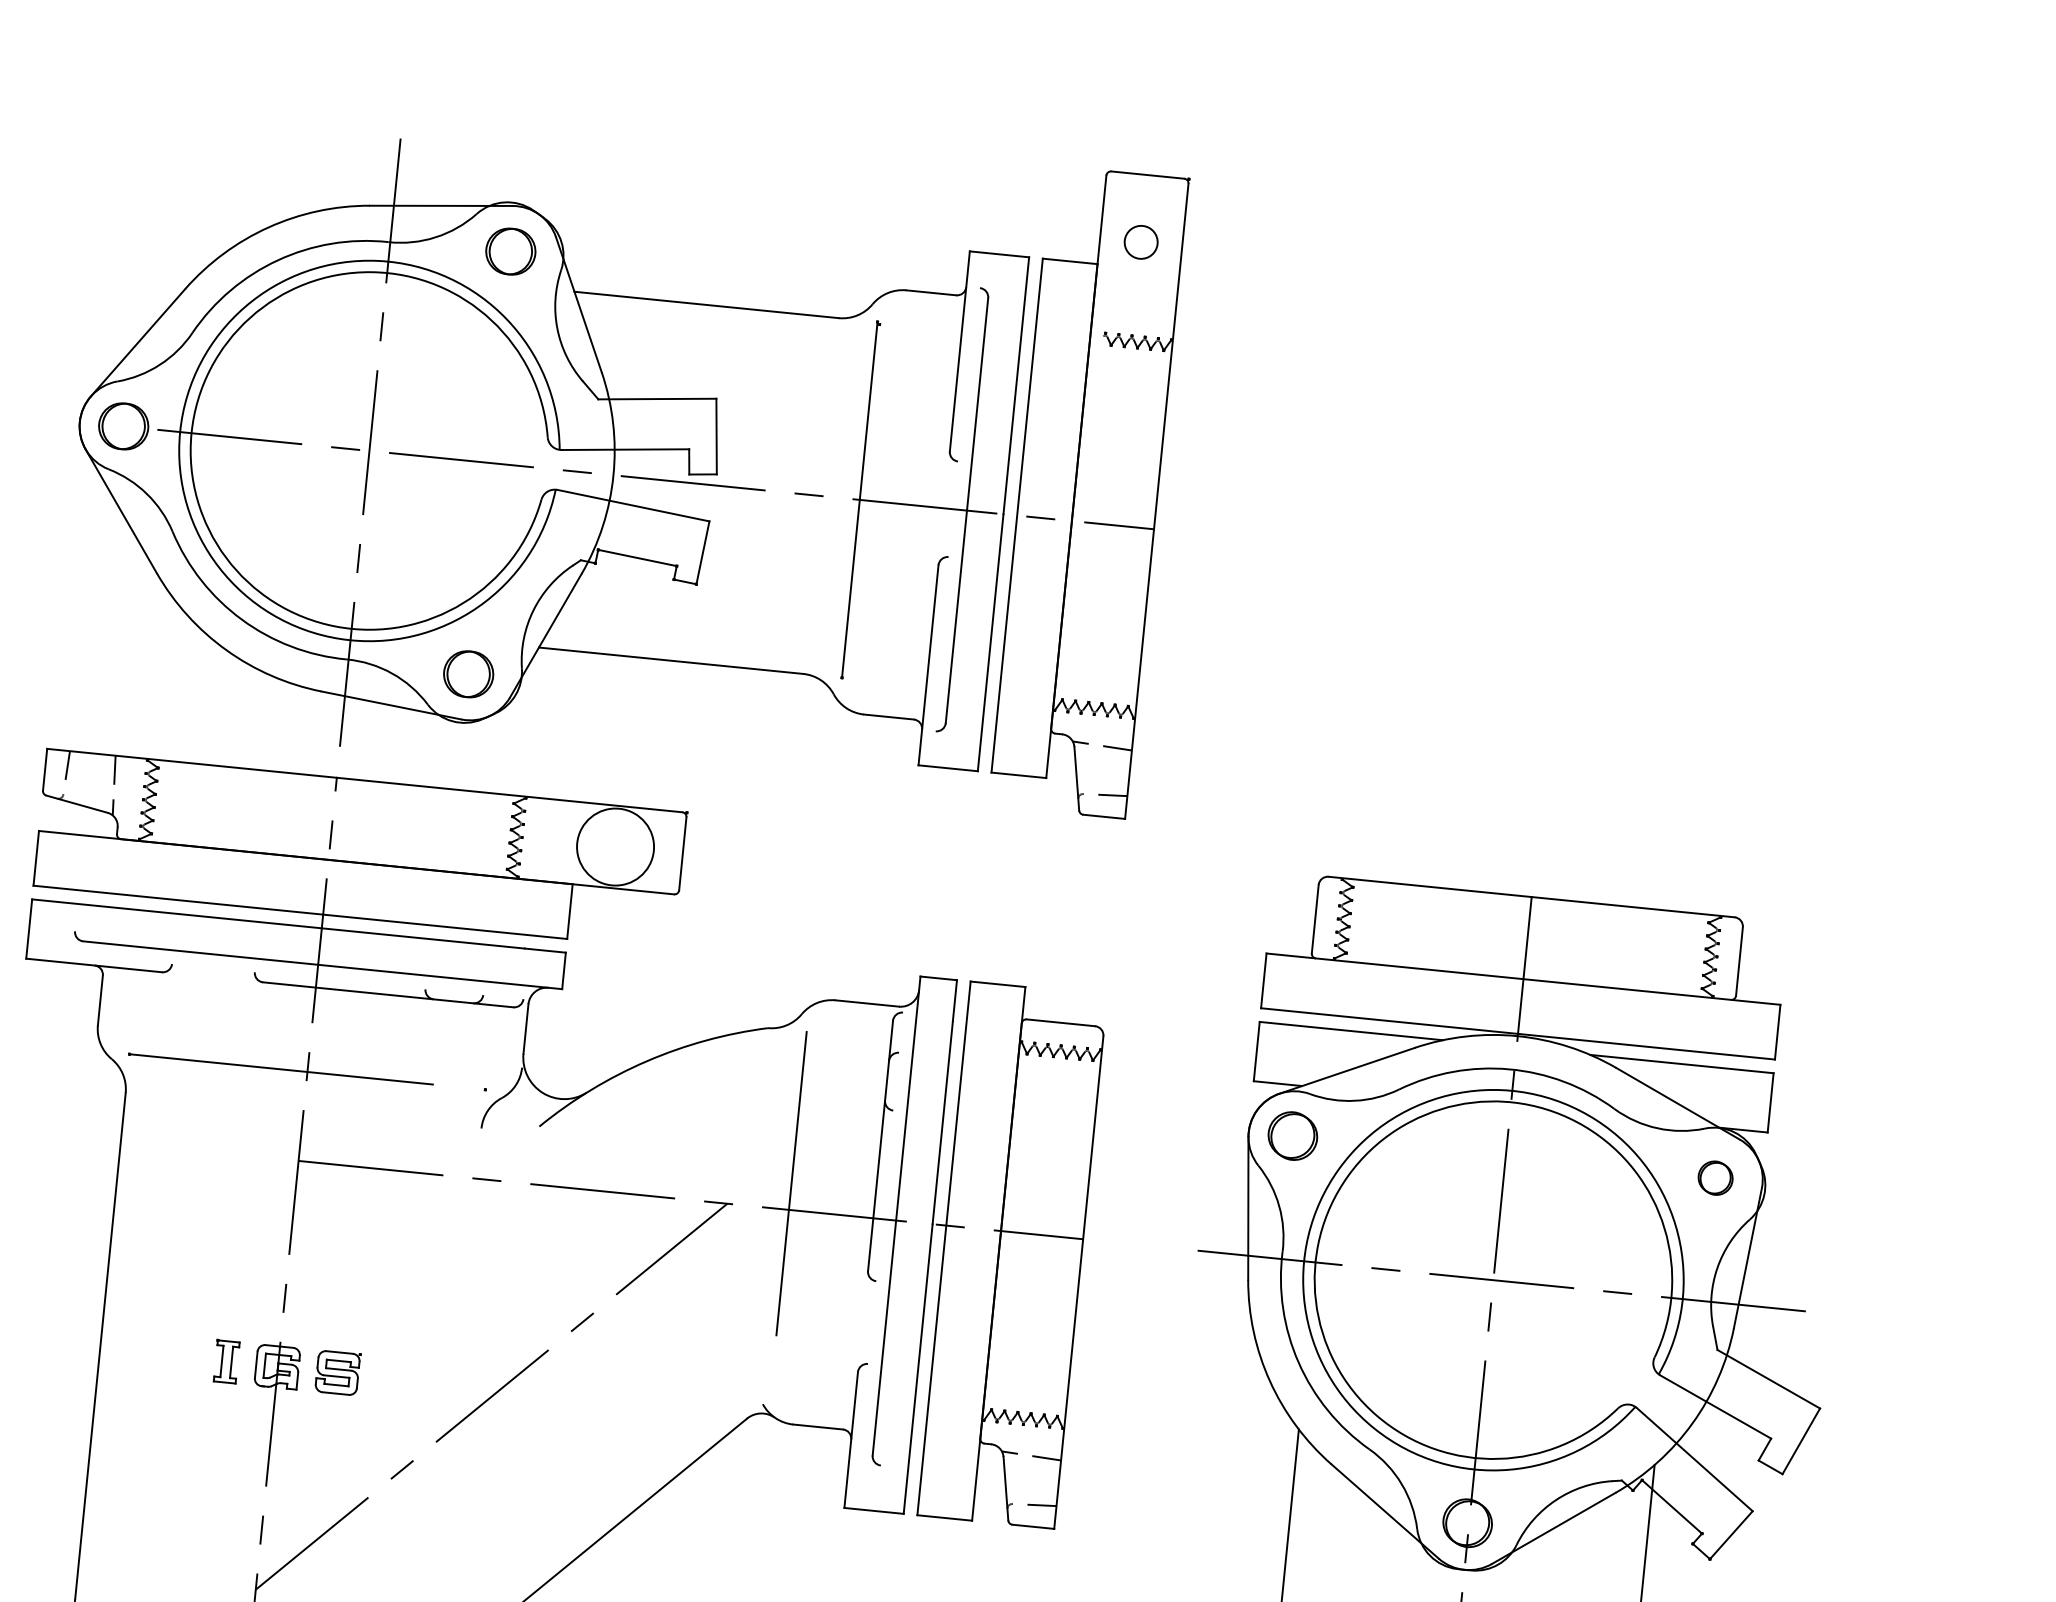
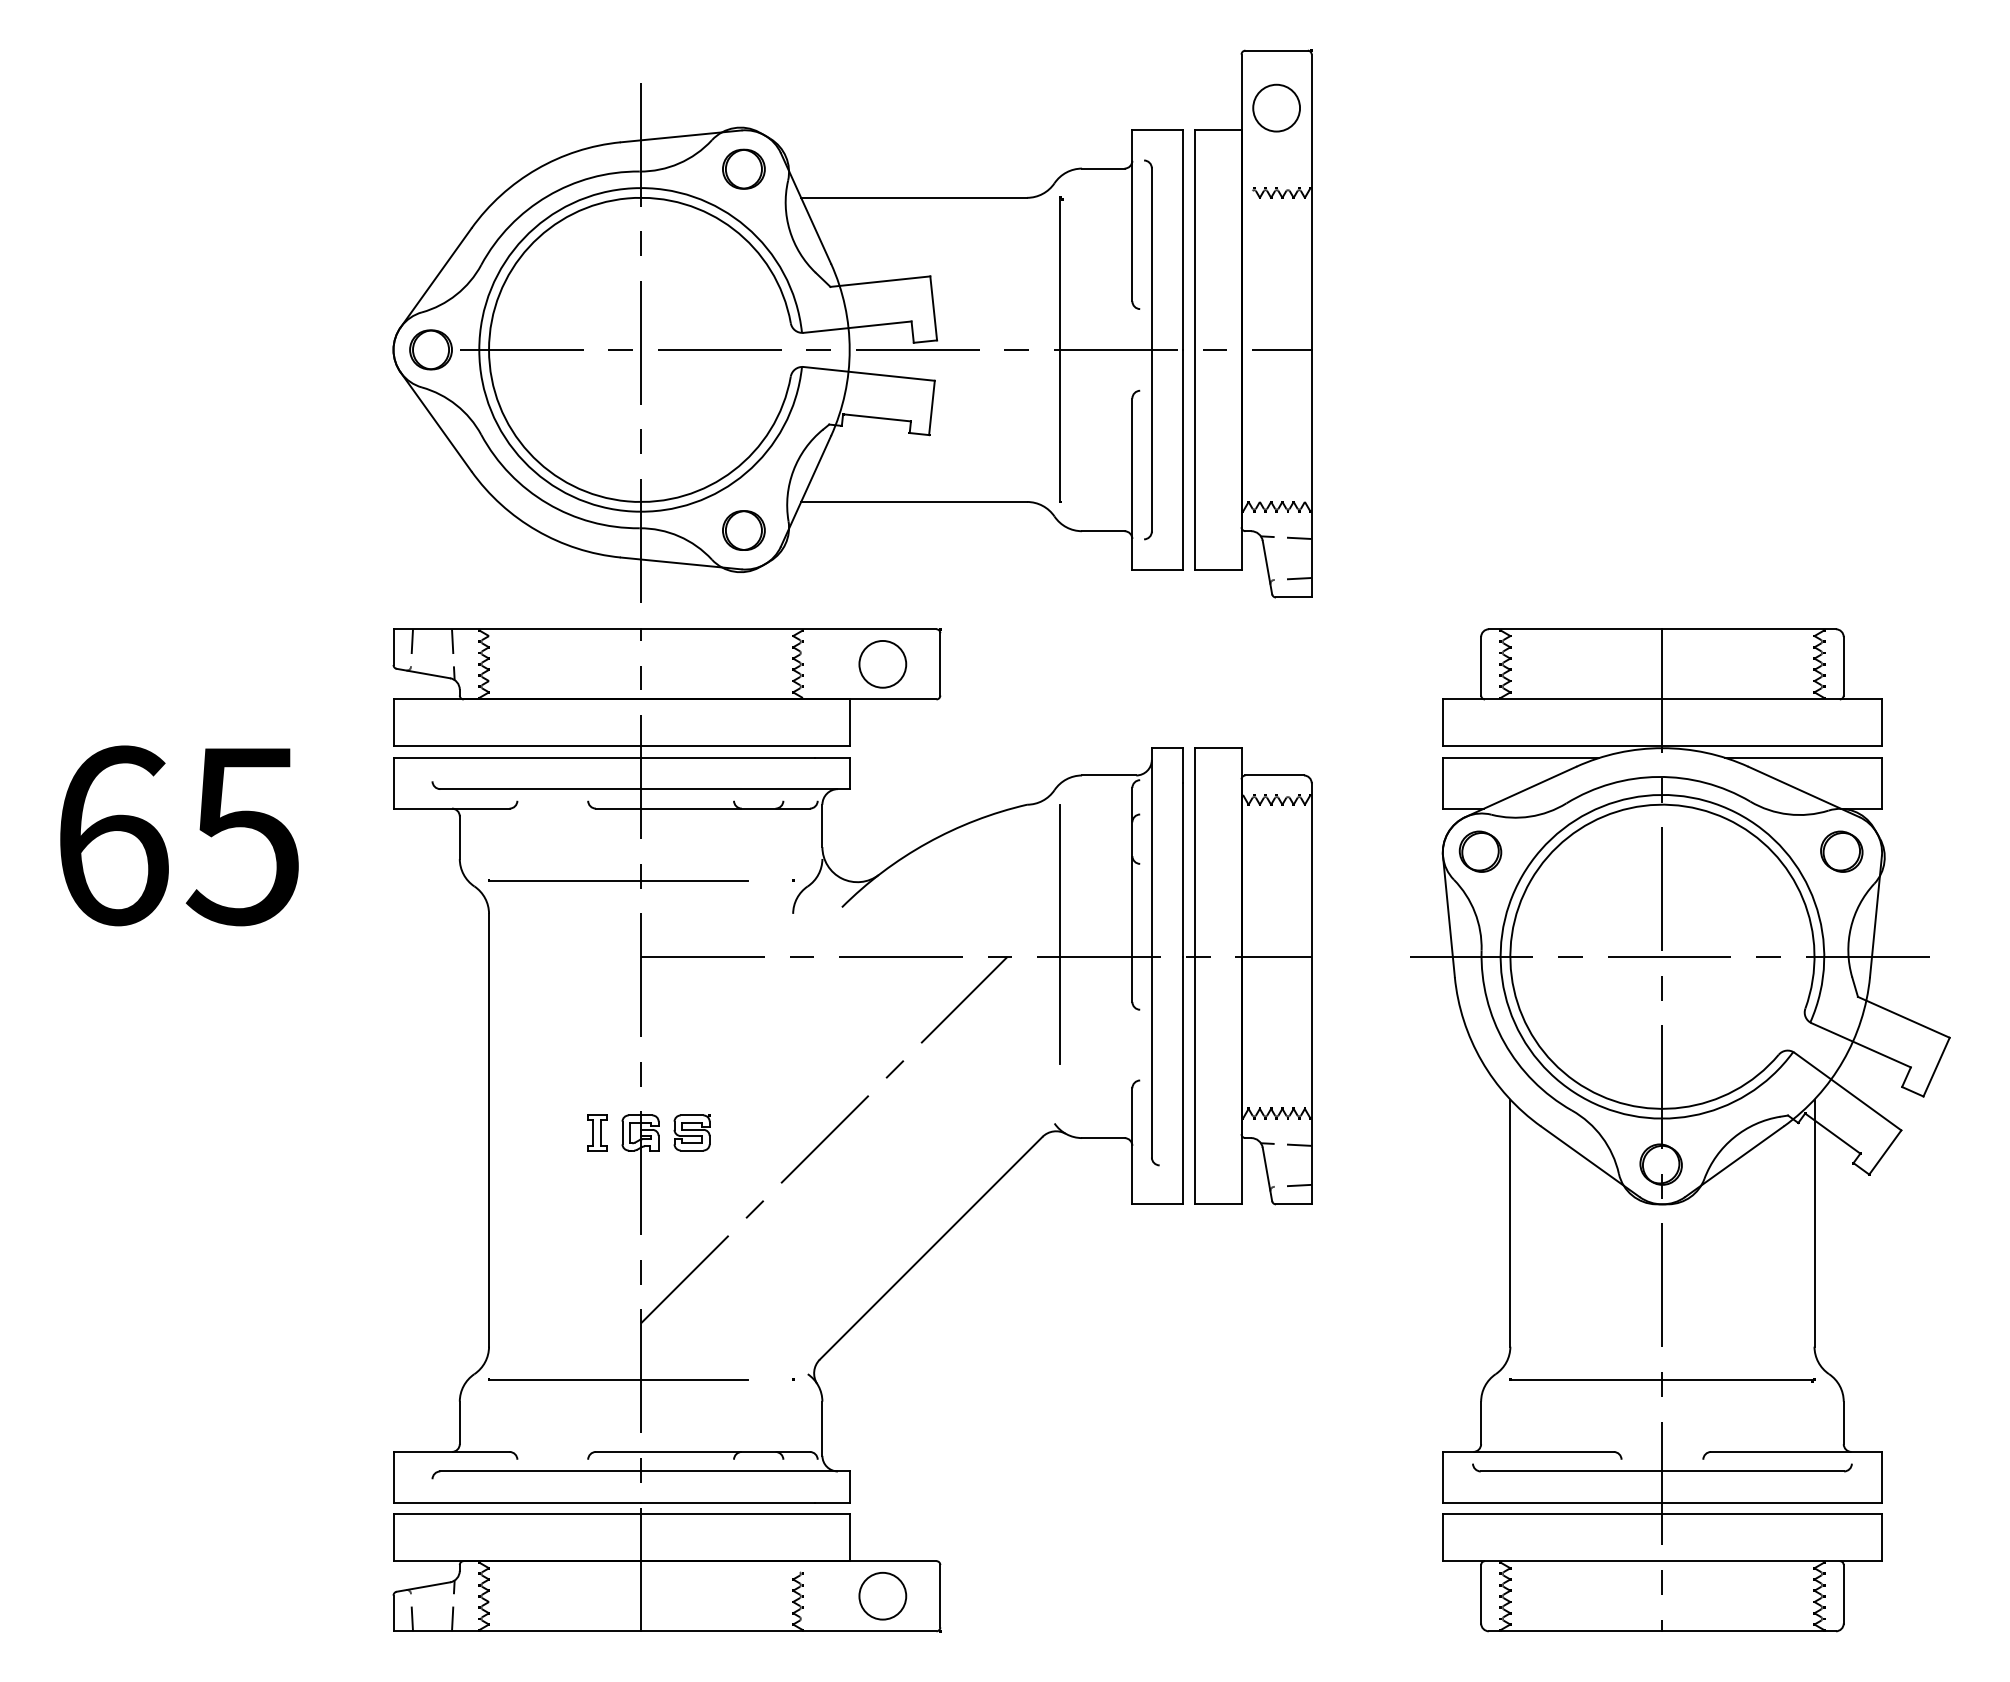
circle: (1141, 241) -> (1276, 107), size x1.67
circle: (615, 846) -> (882, 663), size x0.71
part: (1715, 1177) -> (1841, 851), size x1.43

